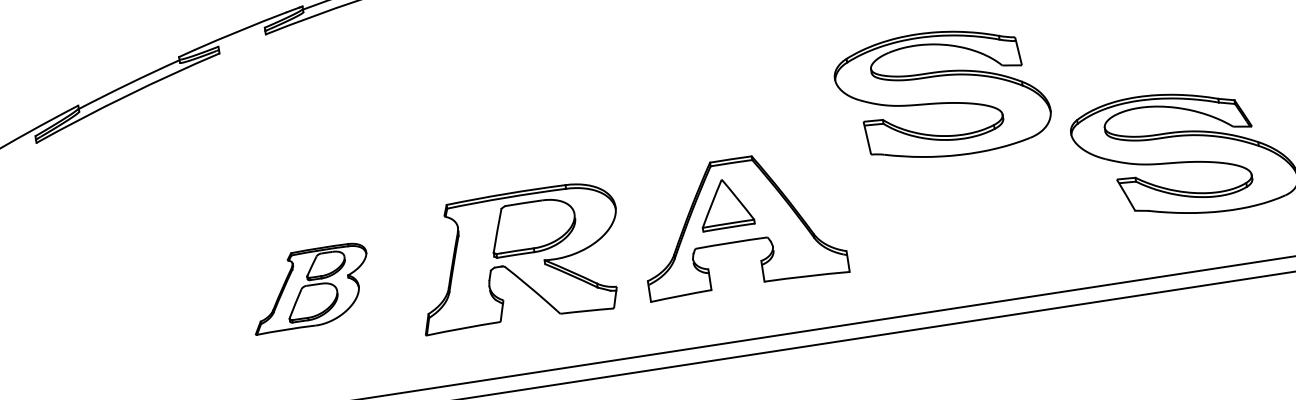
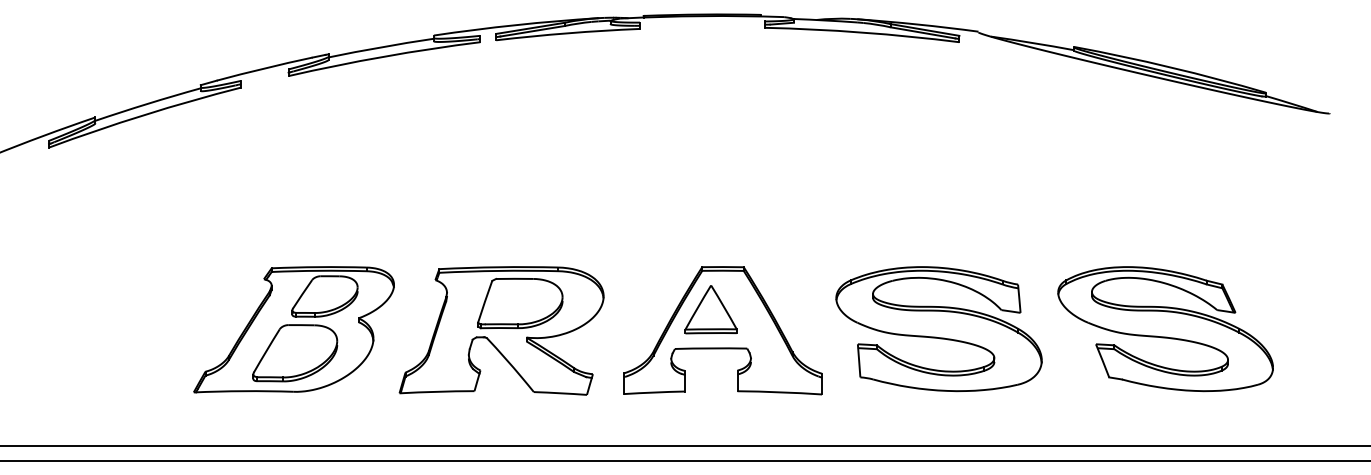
part: (942, 94) -> (938, 329), moved
part: (309, 287) -> (293, 329), size x1.67

